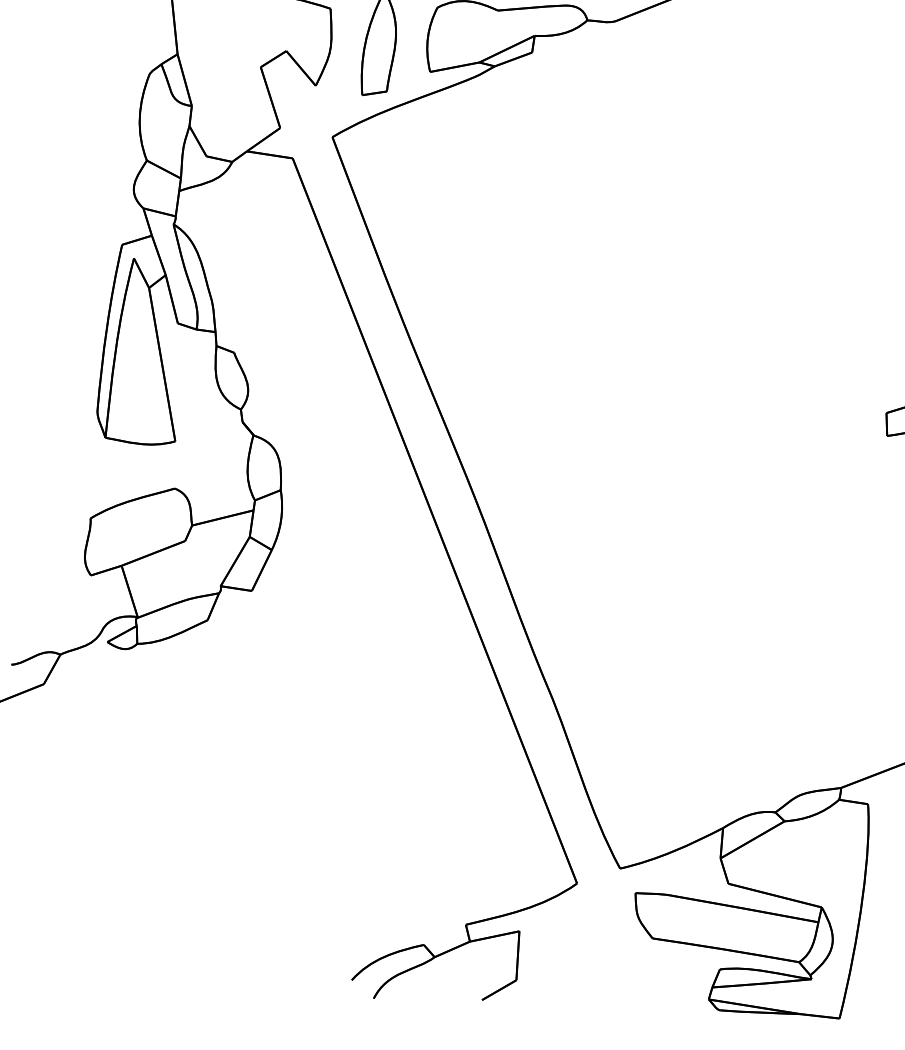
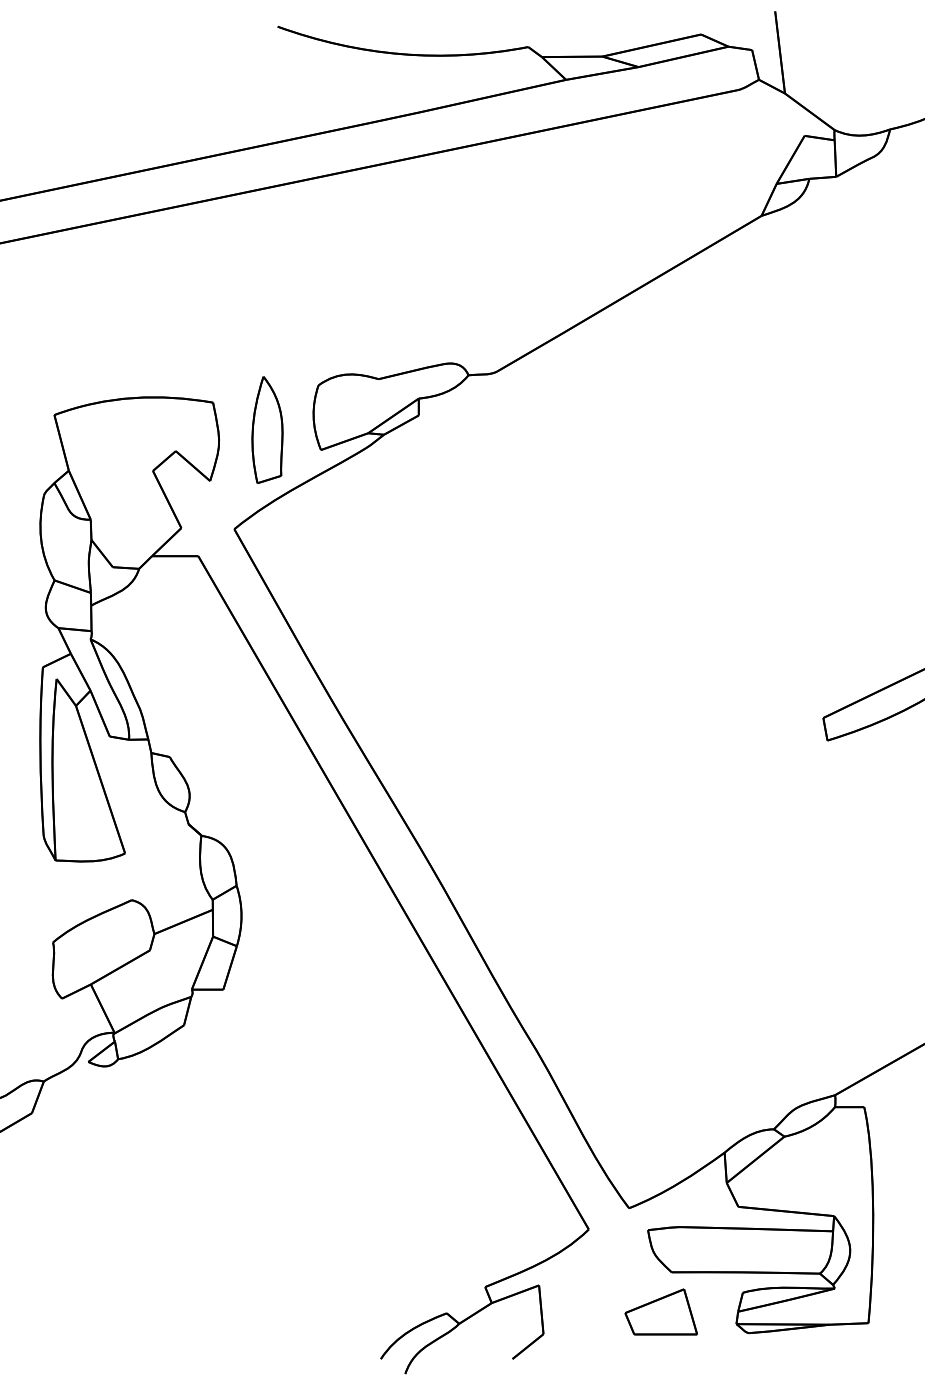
part: (635, 975) -> (660, 1311), added

